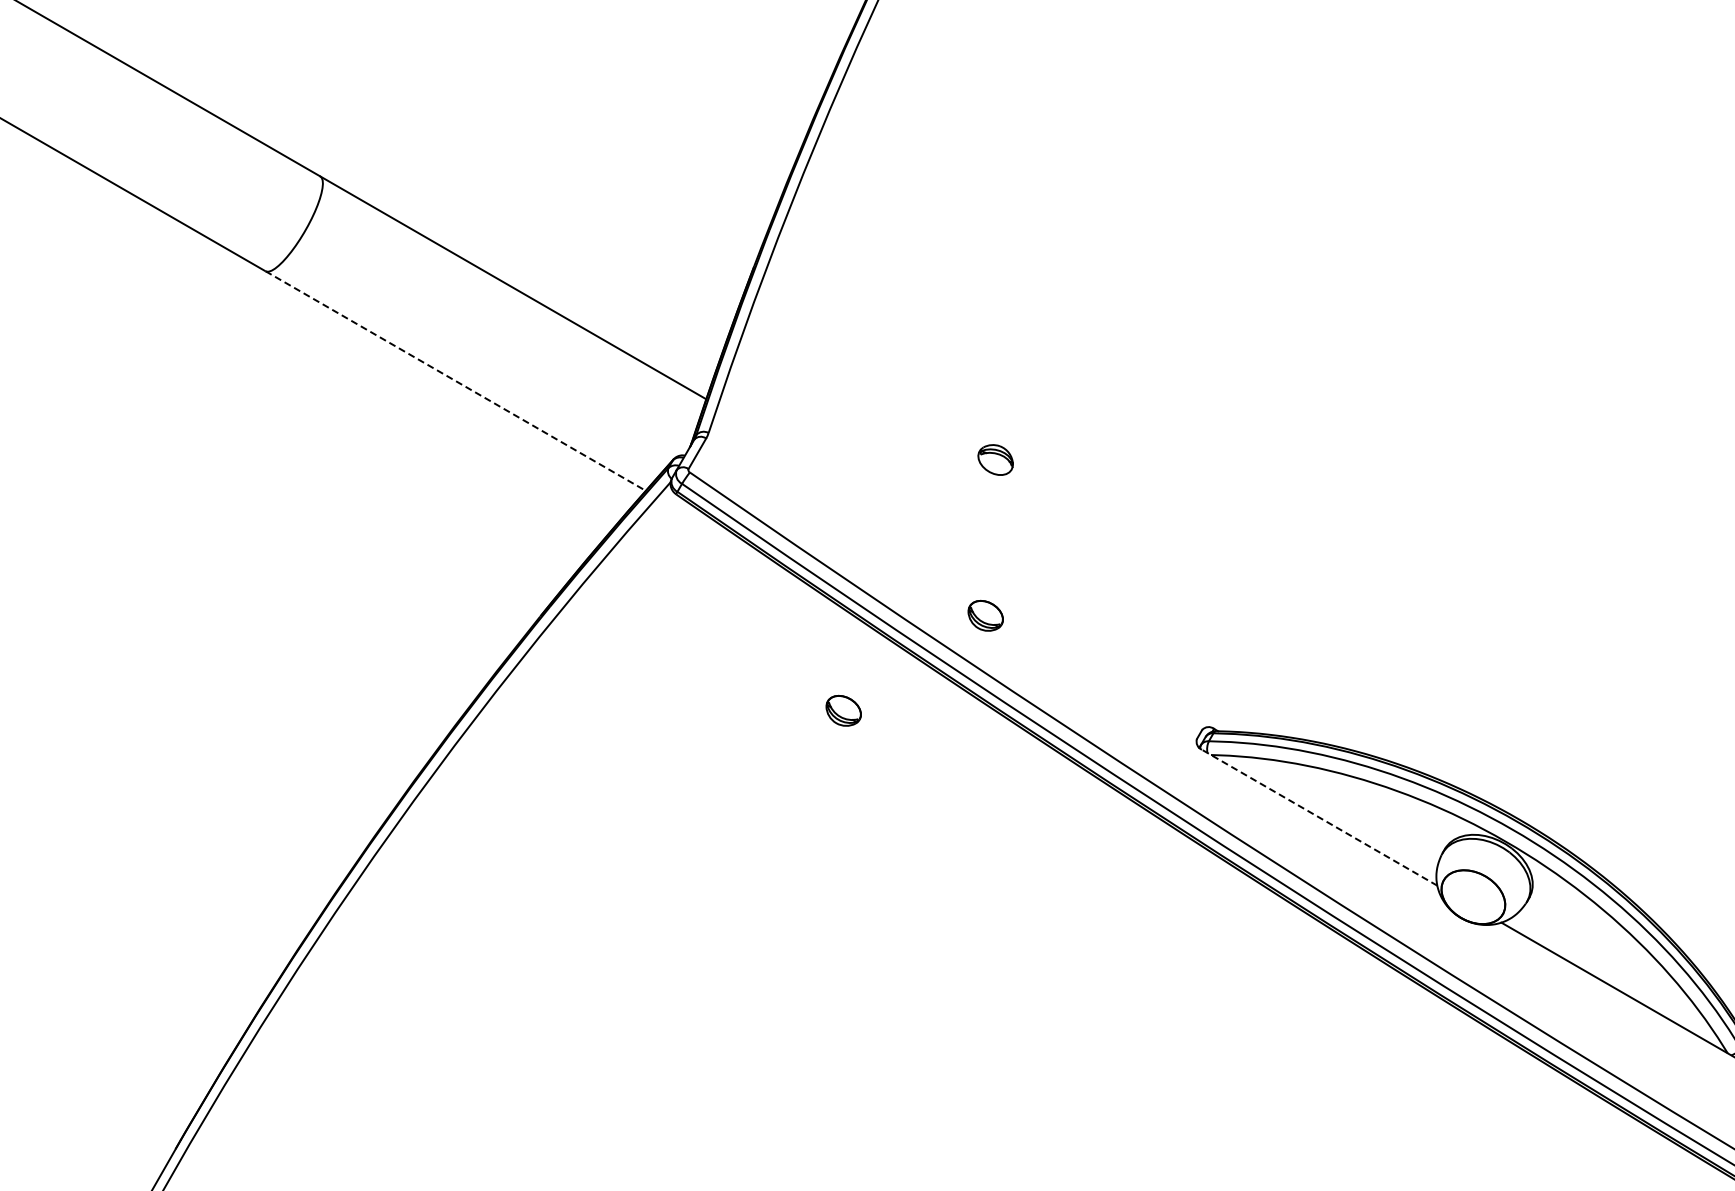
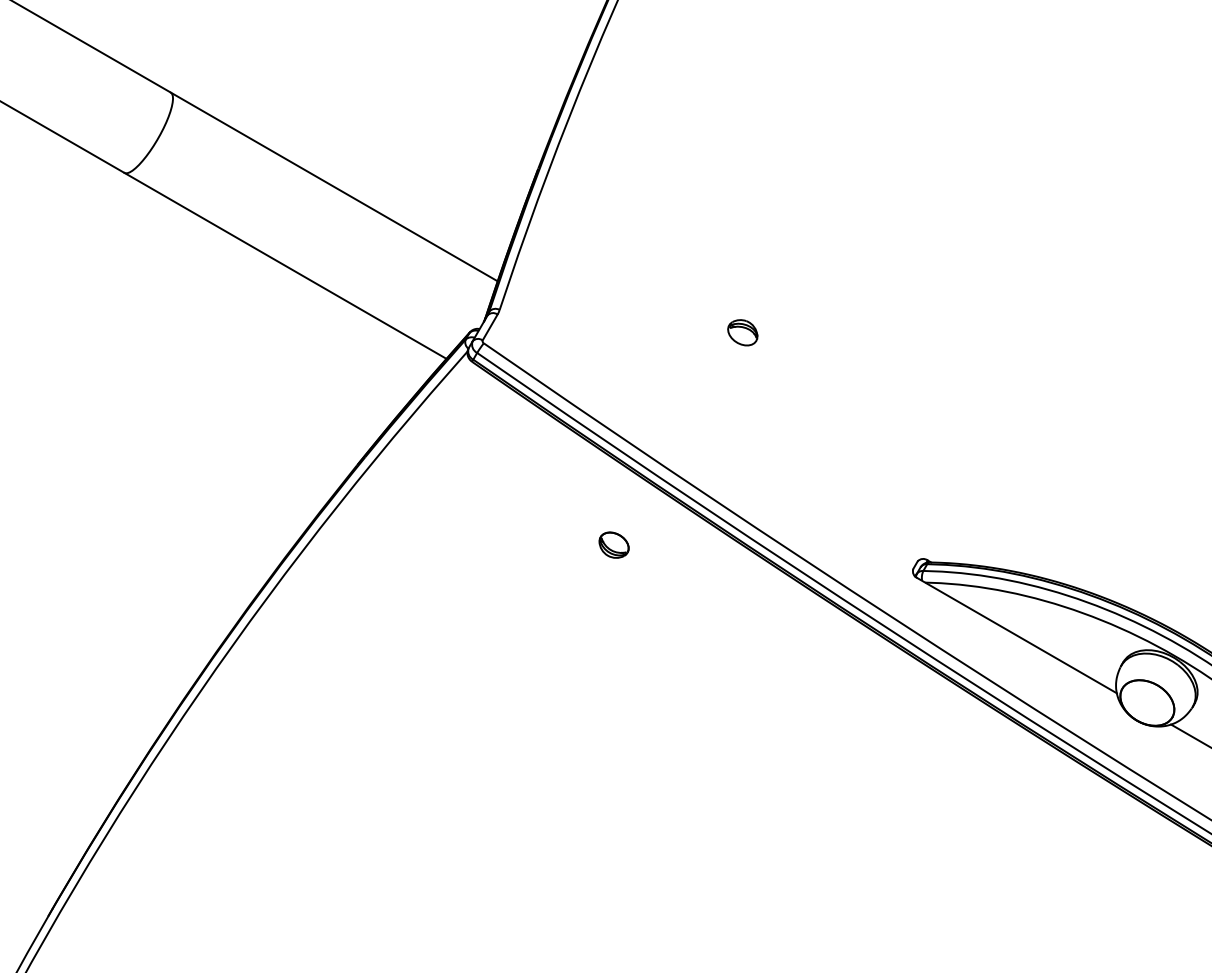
line: (455, 381) -> (285, 266), dashed -> solid
part: (985, 615) -> (734, 464), removed
line: (1319, 817) -> (1017, 635), dashed -> solid

